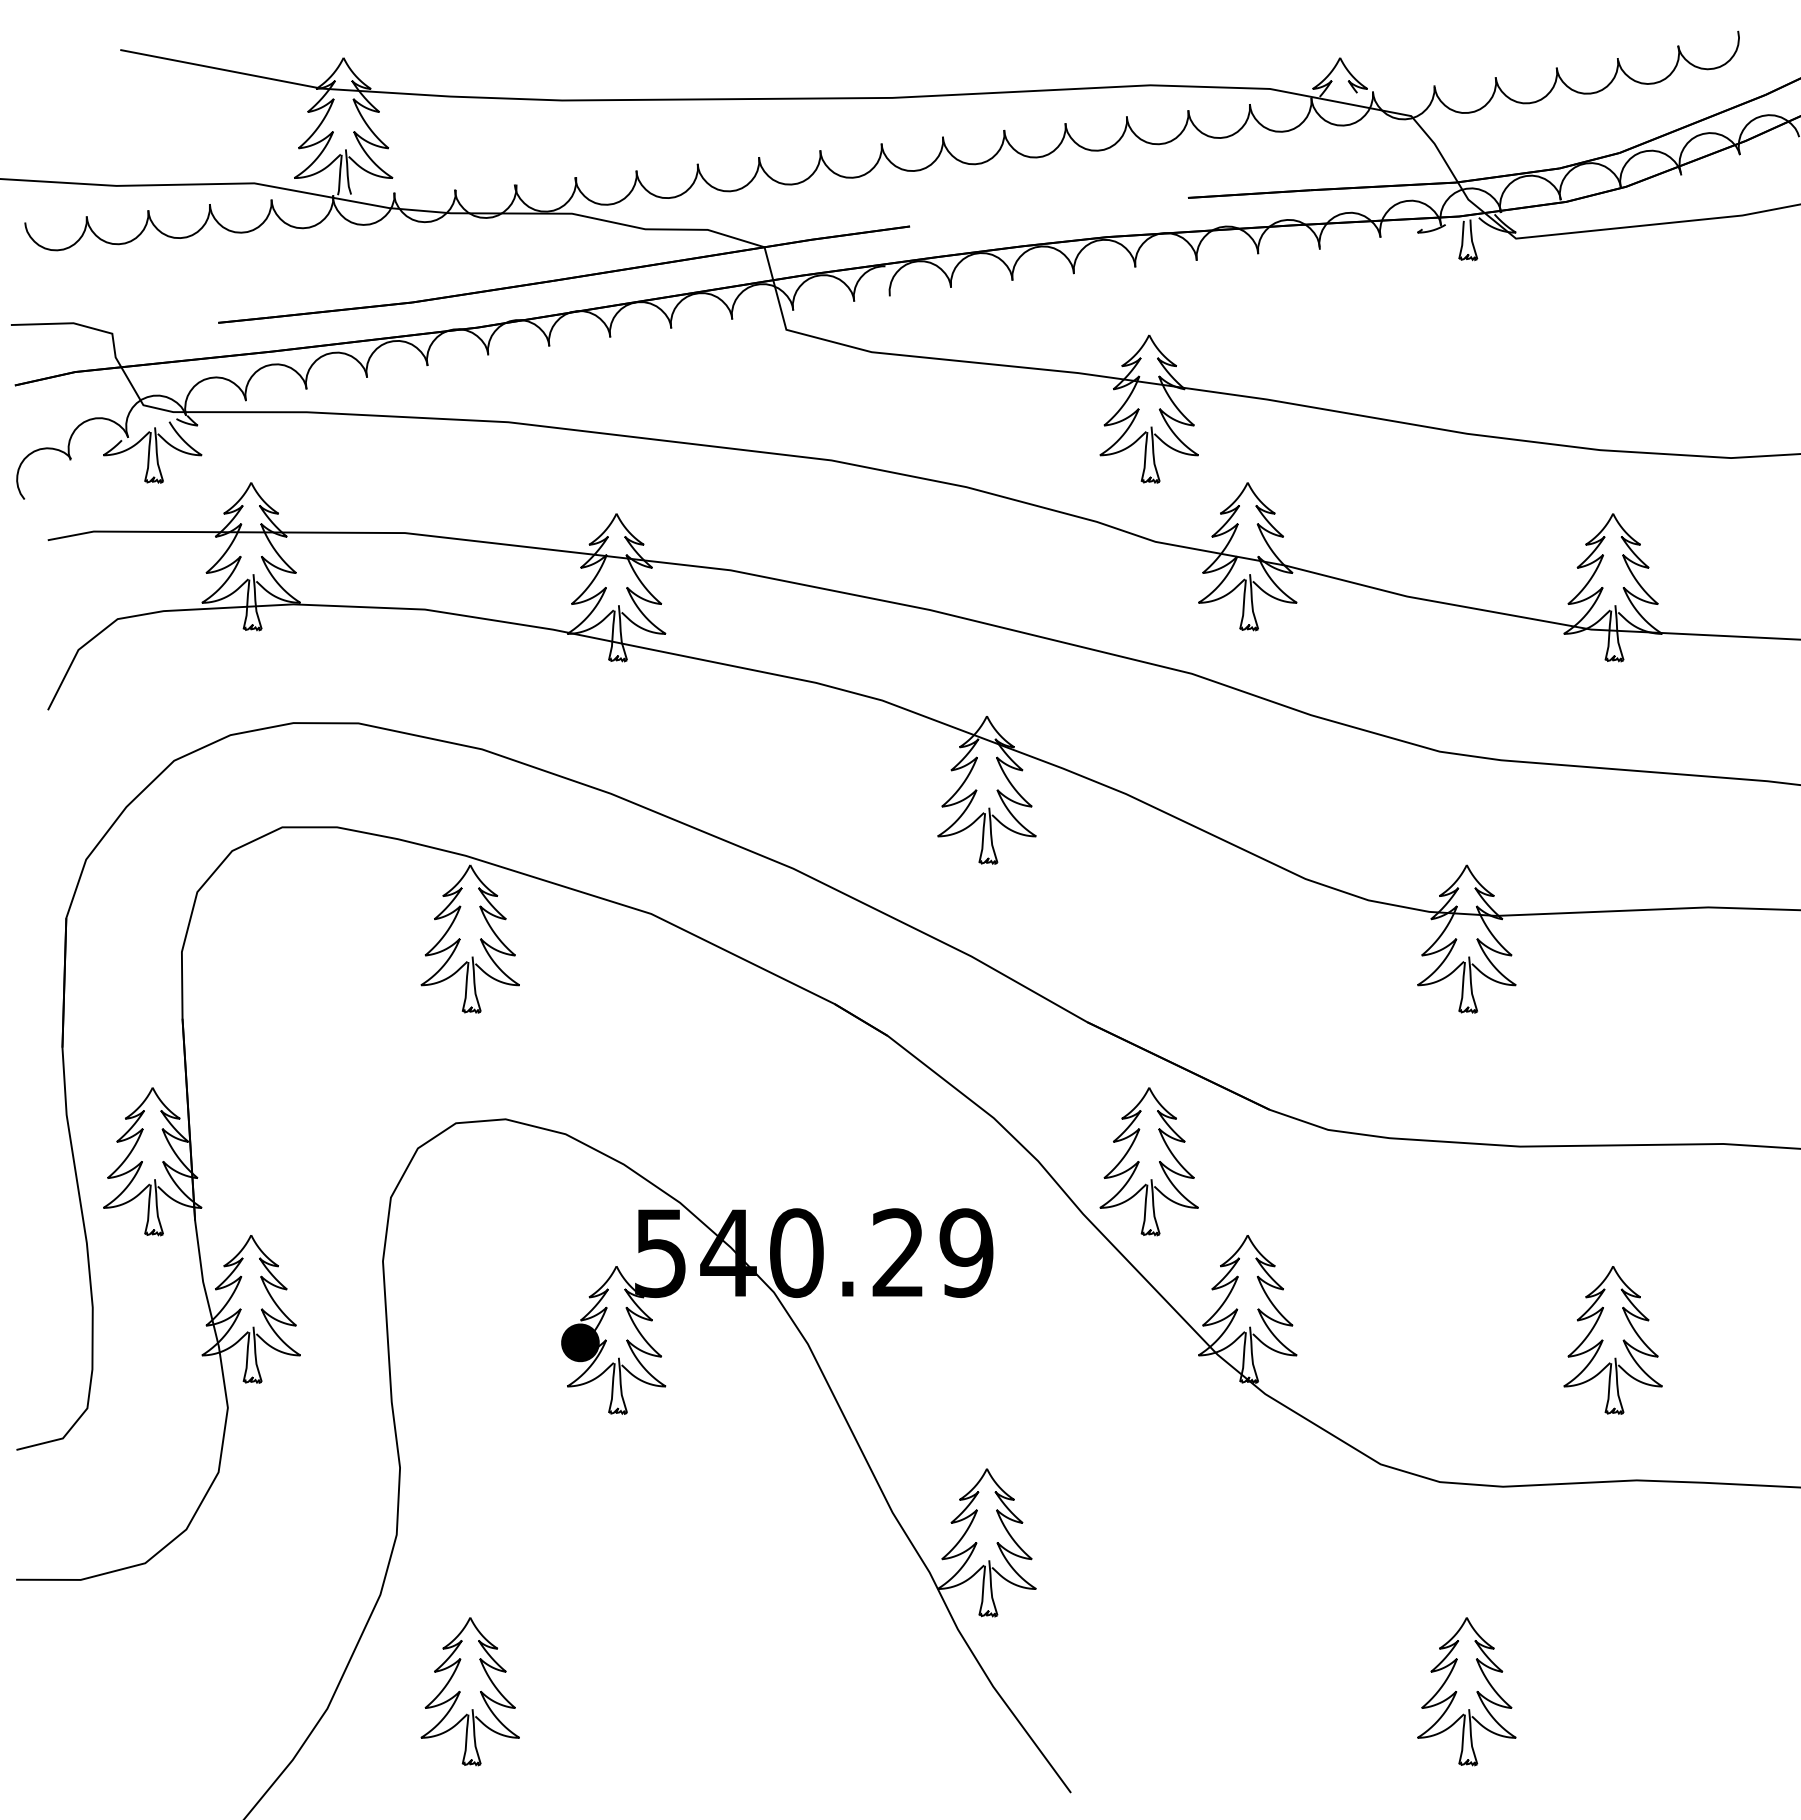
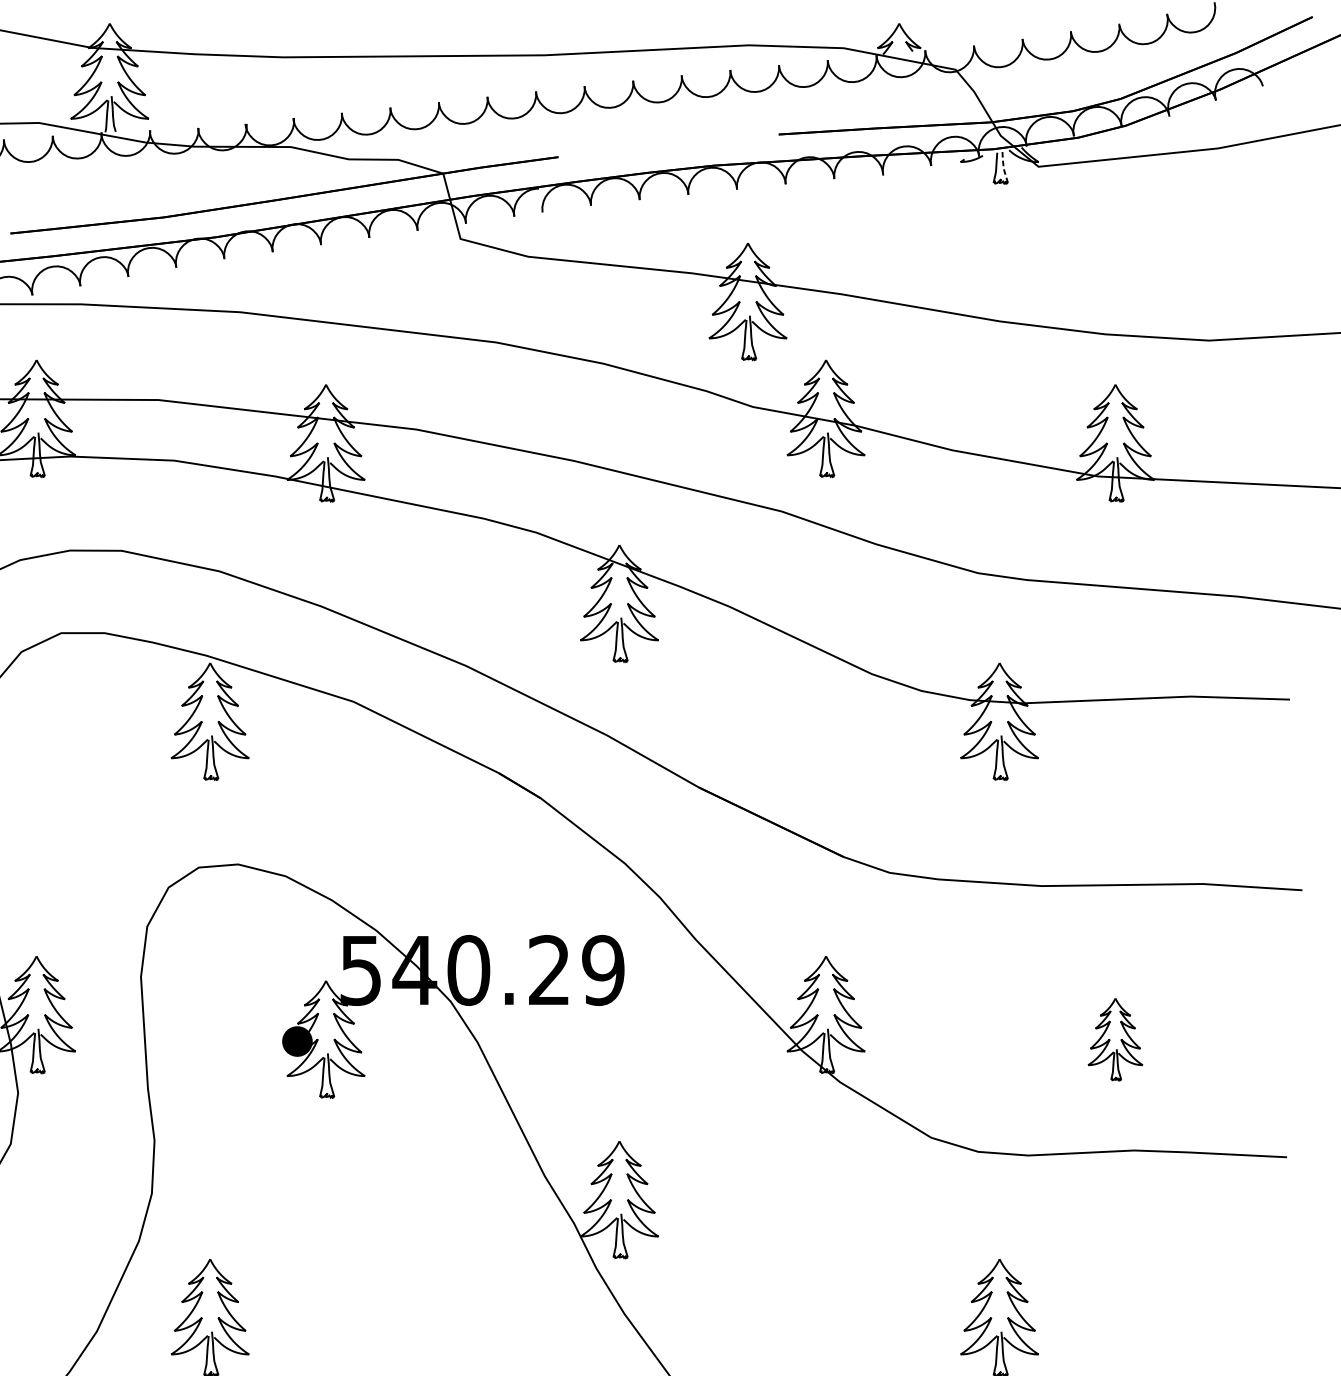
line: (1471, 239) -> (1003, 167), solid -> dashed
part: (1148, 1161) -> (747, 897), removed
part: (1612, 1340) -> (1115, 1039), size x0.7

